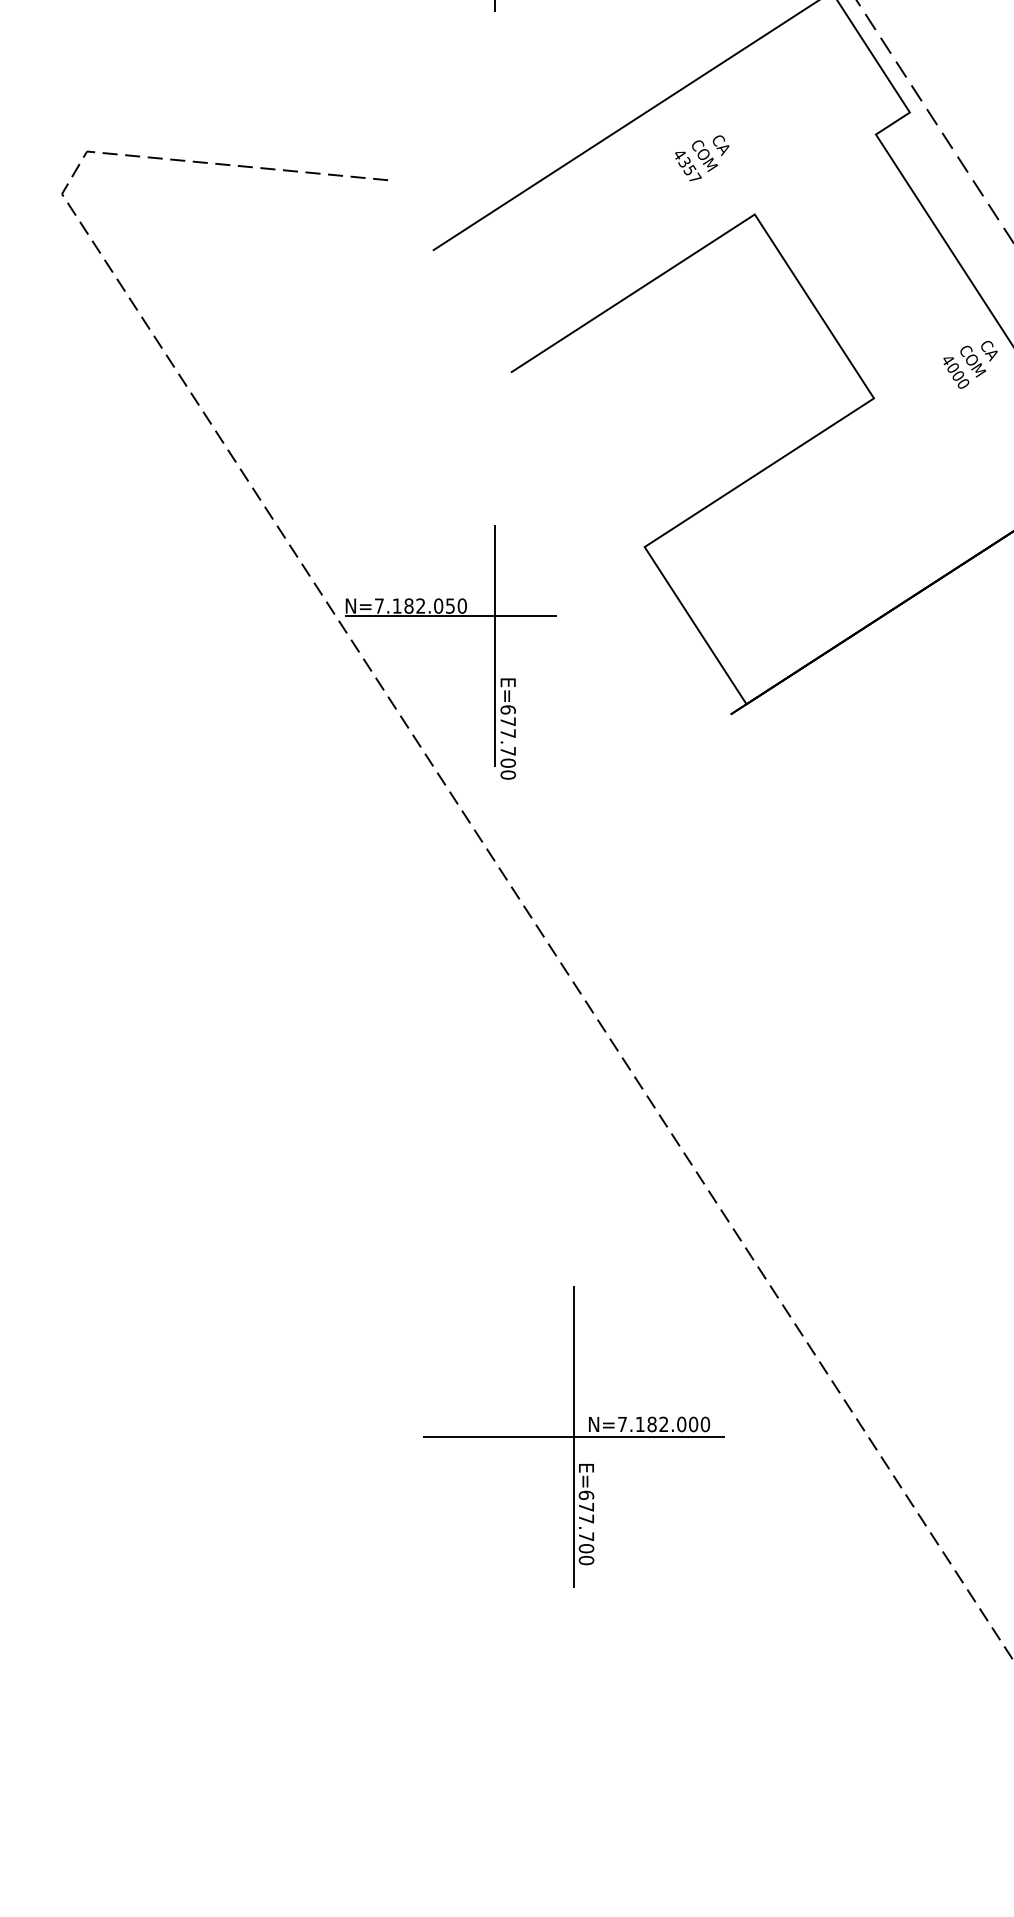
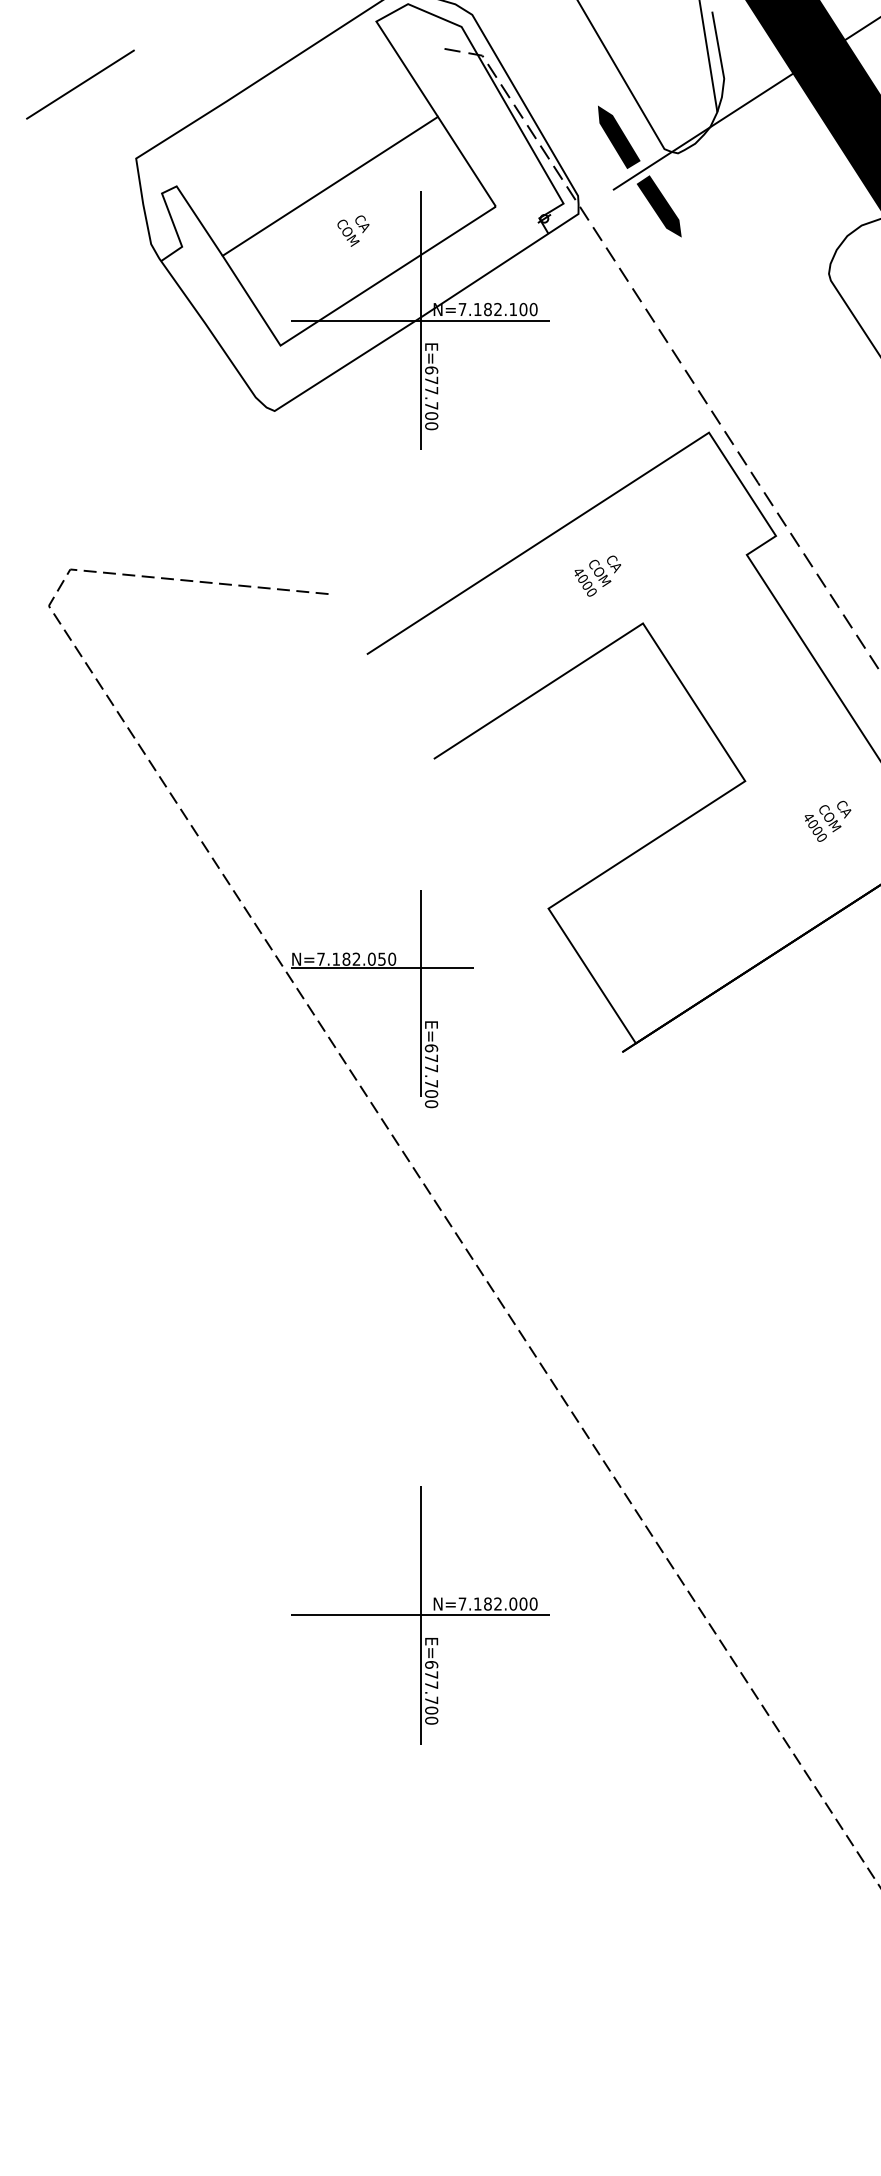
text: (690, 170) -> (587, 585), 4357 -> 4000
text: (969, 363) -> (827, 820), moved
part: (573, 1437) -> (420, 1615), moved

